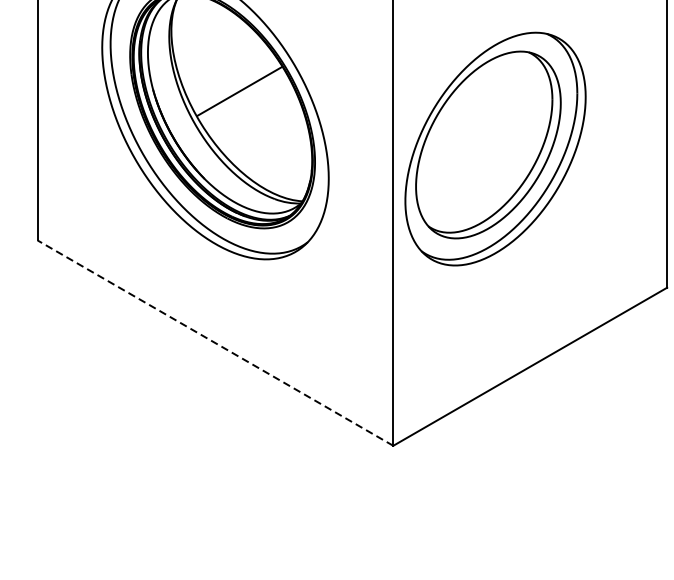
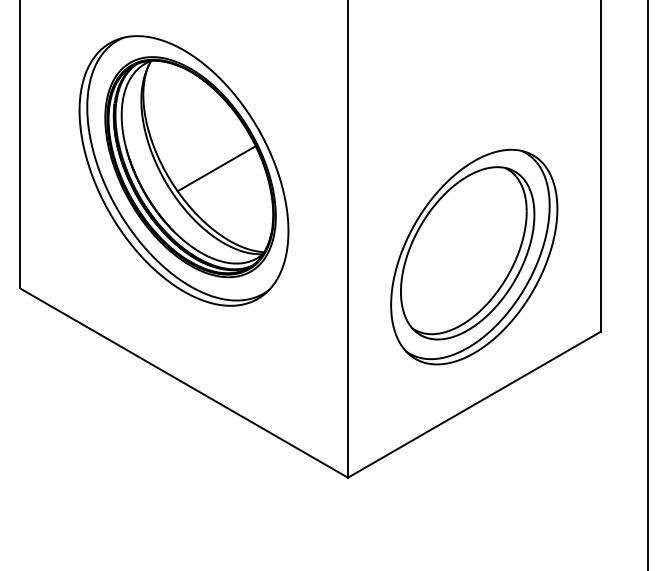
line: (239, 90) -> (216, 168), moved
part: (495, 148) -> (474, 256), moved
line: (214, 342) -> (183, 382), dashed -> solid

